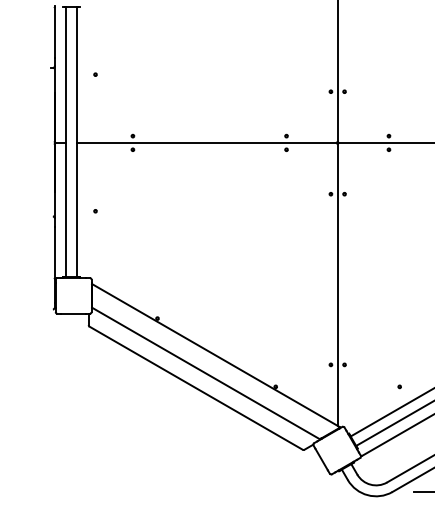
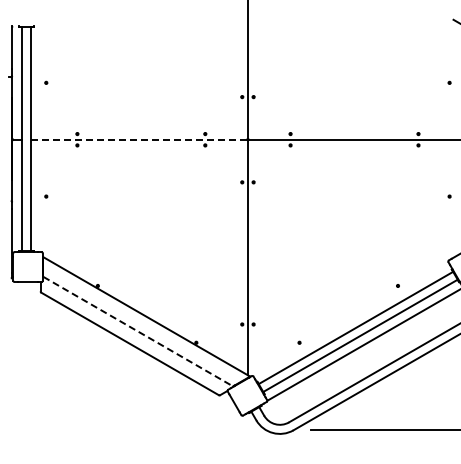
line: (206, 142) -> (138, 139), solid -> dashed
line: (206, 373) -> (138, 331), solid -> dashed

